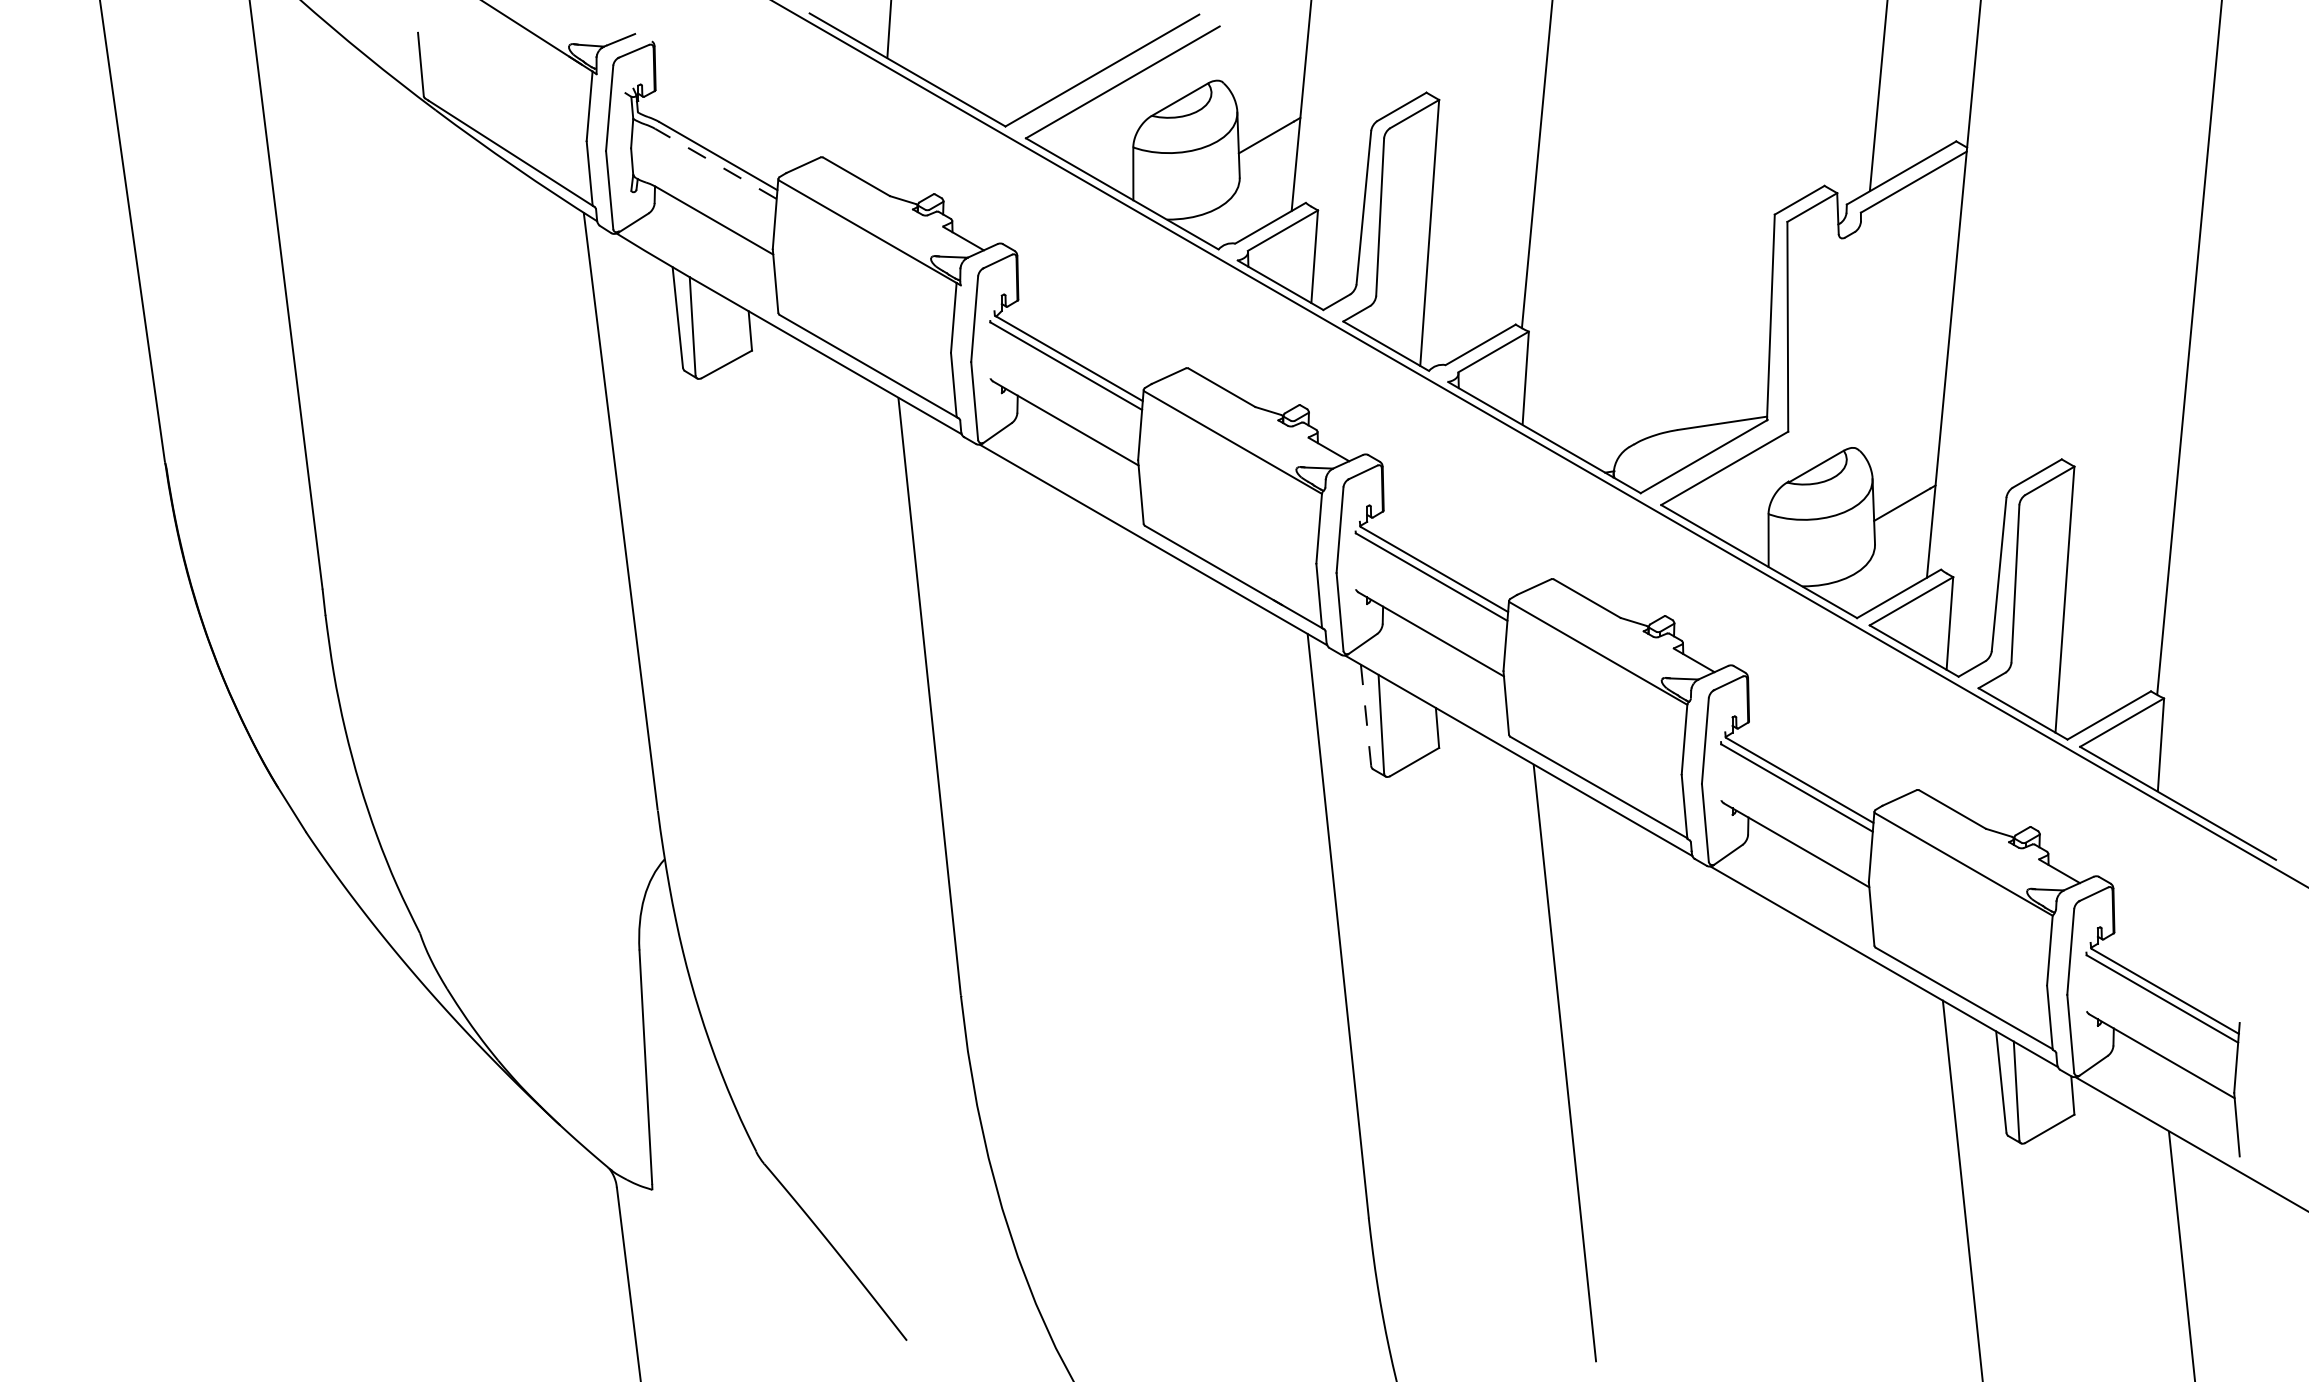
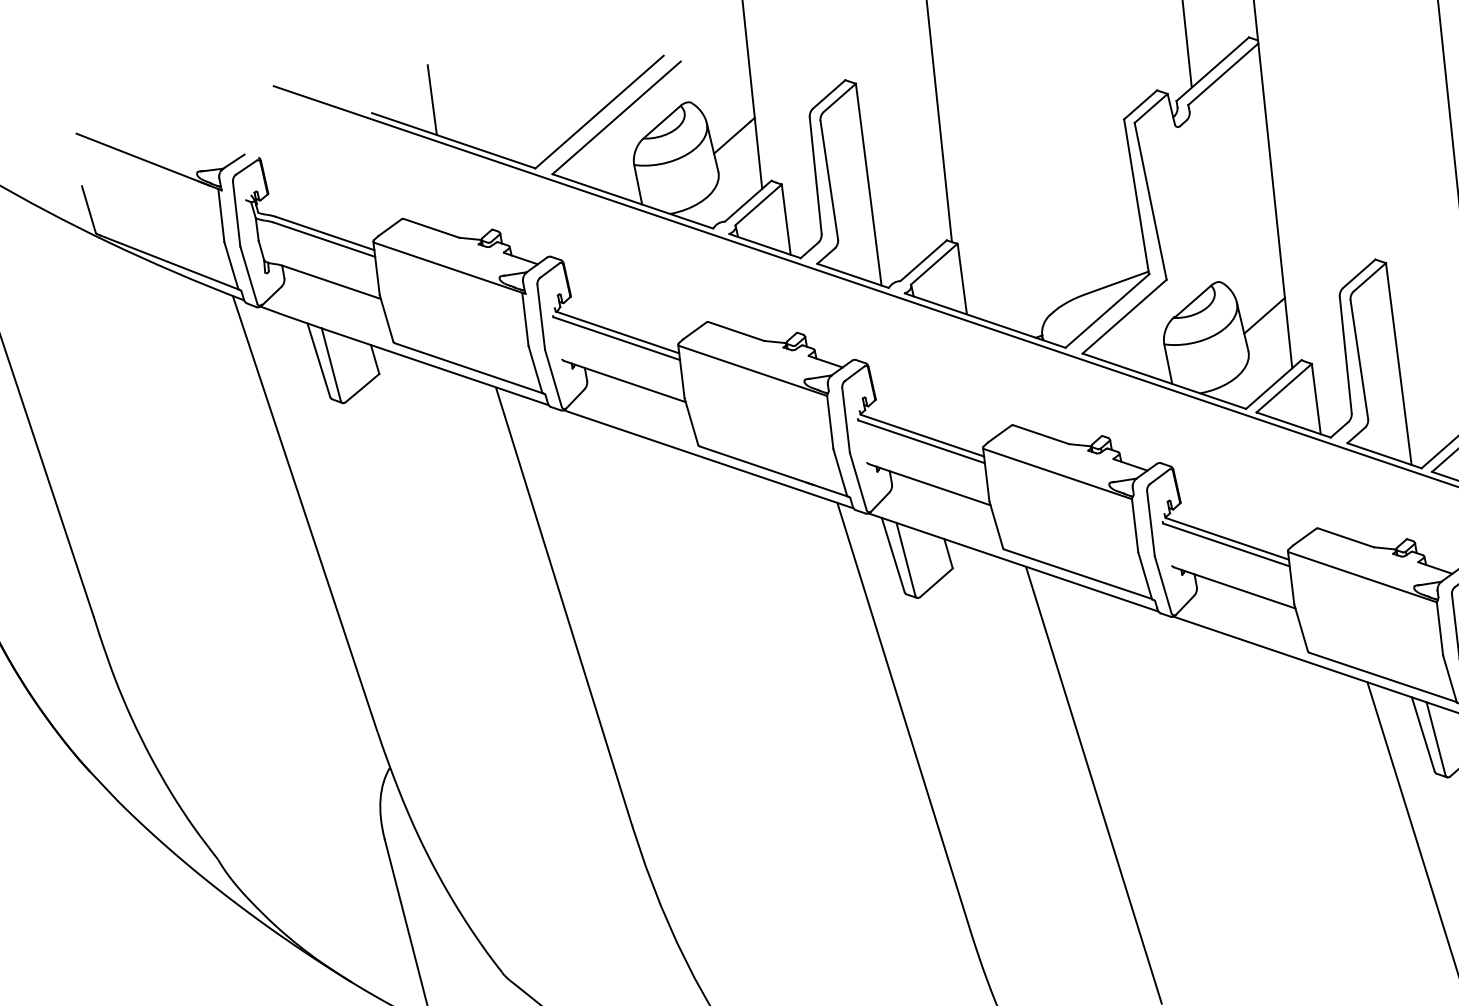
line: (715, 163) -> (324, 239), dashed -> solid
line: (1366, 715) -> (893, 555), dashed -> solid

